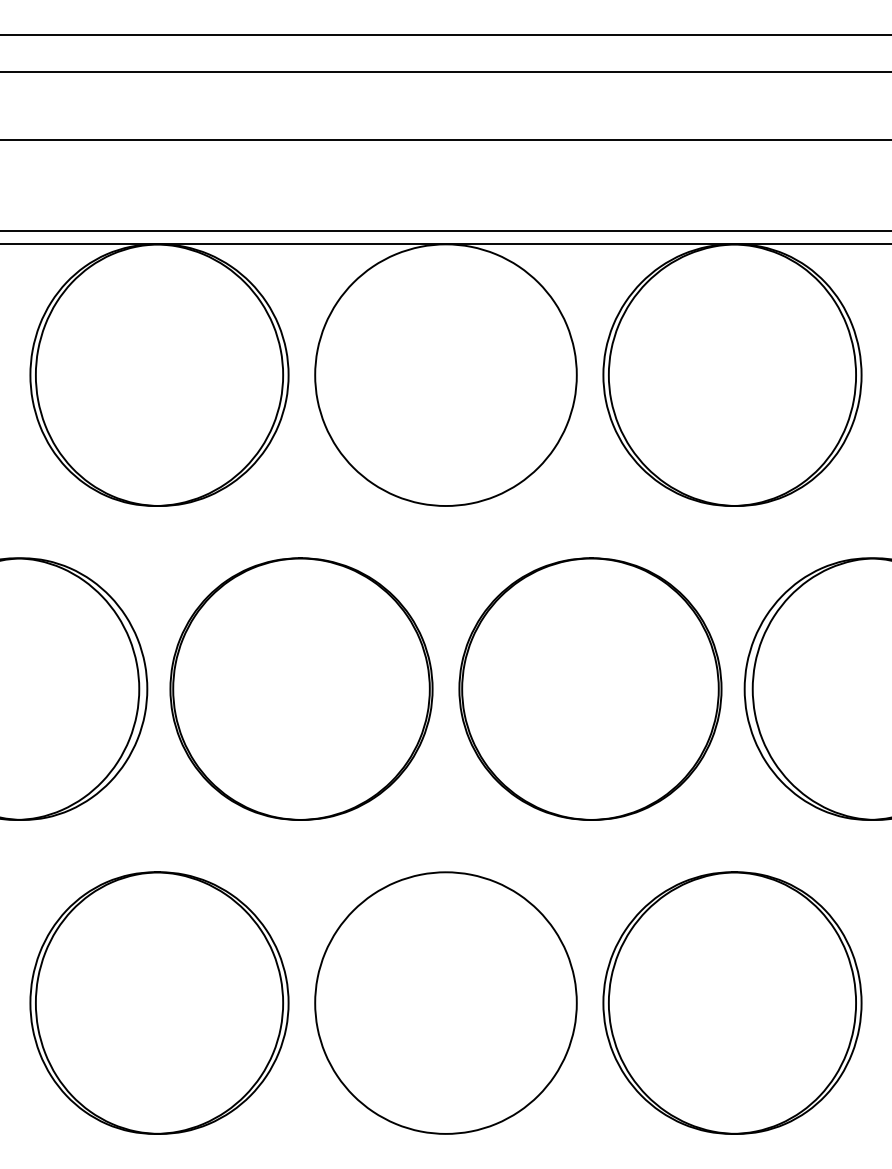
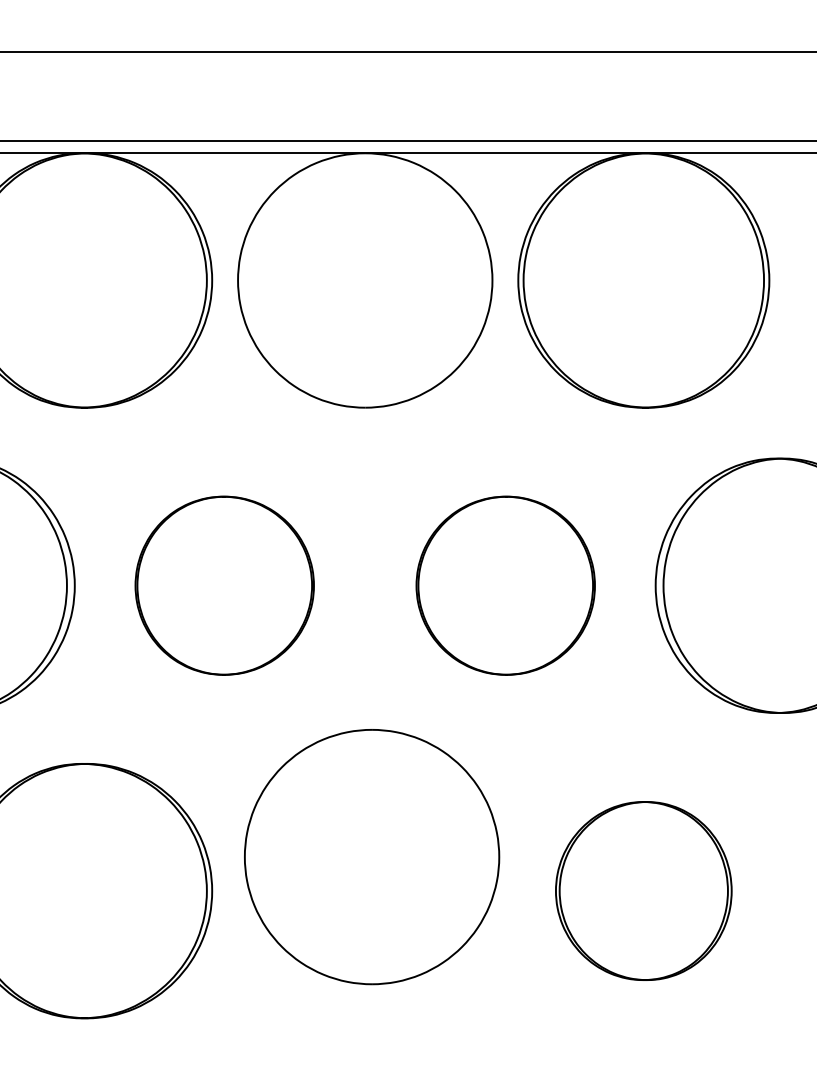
part: (301, 688) -> (224, 585), size x0.7
part: (590, 688) -> (505, 585), size x0.7
part: (445, 1002) -> (371, 856), moved
part: (732, 1002) -> (643, 890), size x0.7

